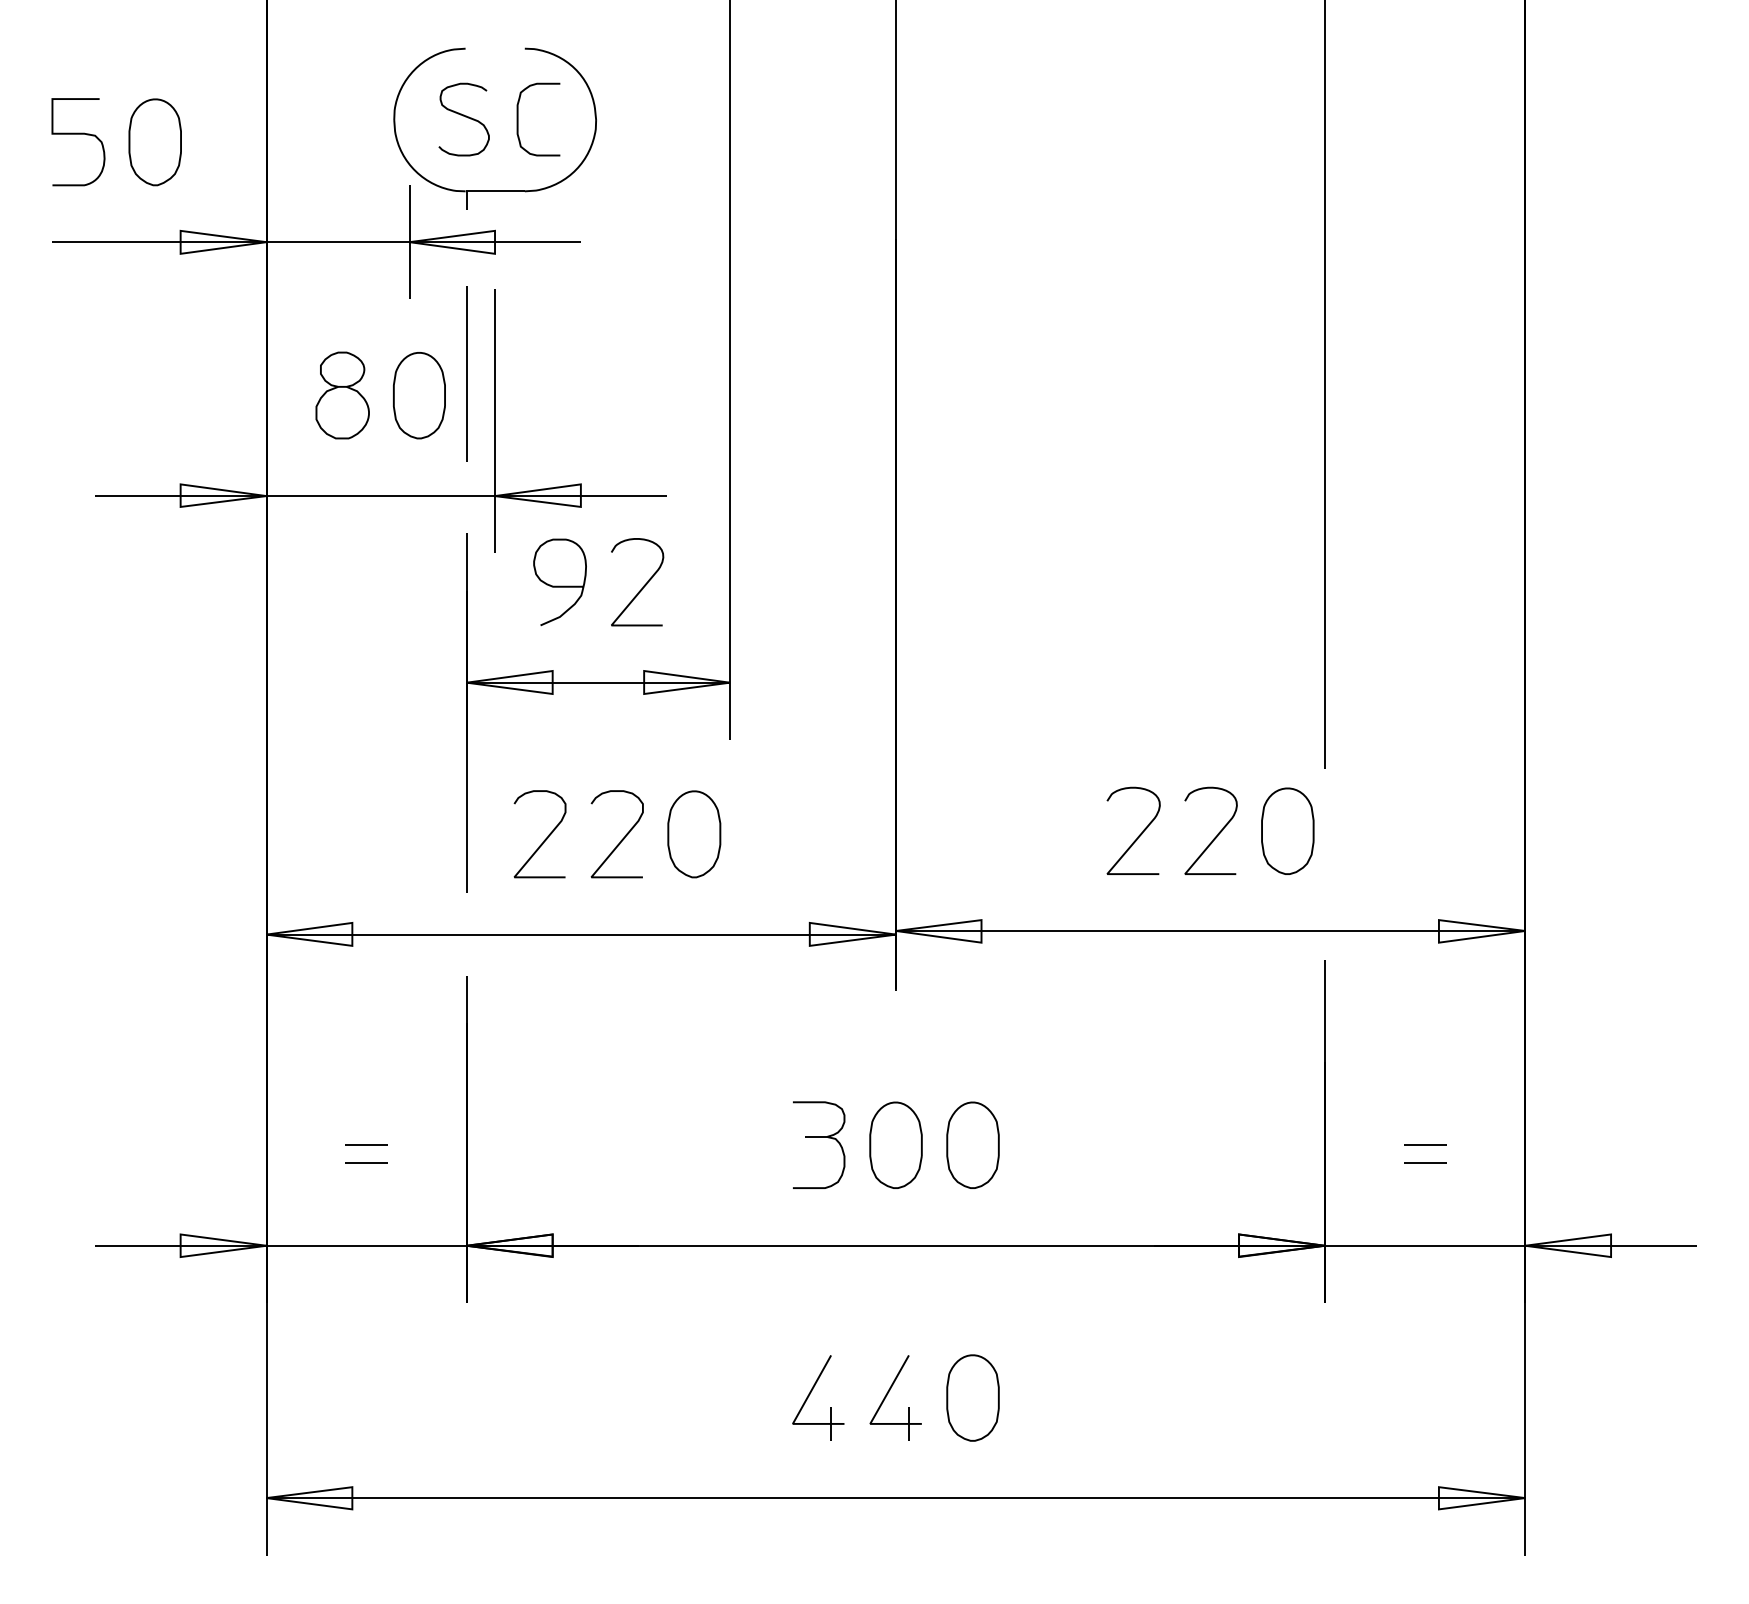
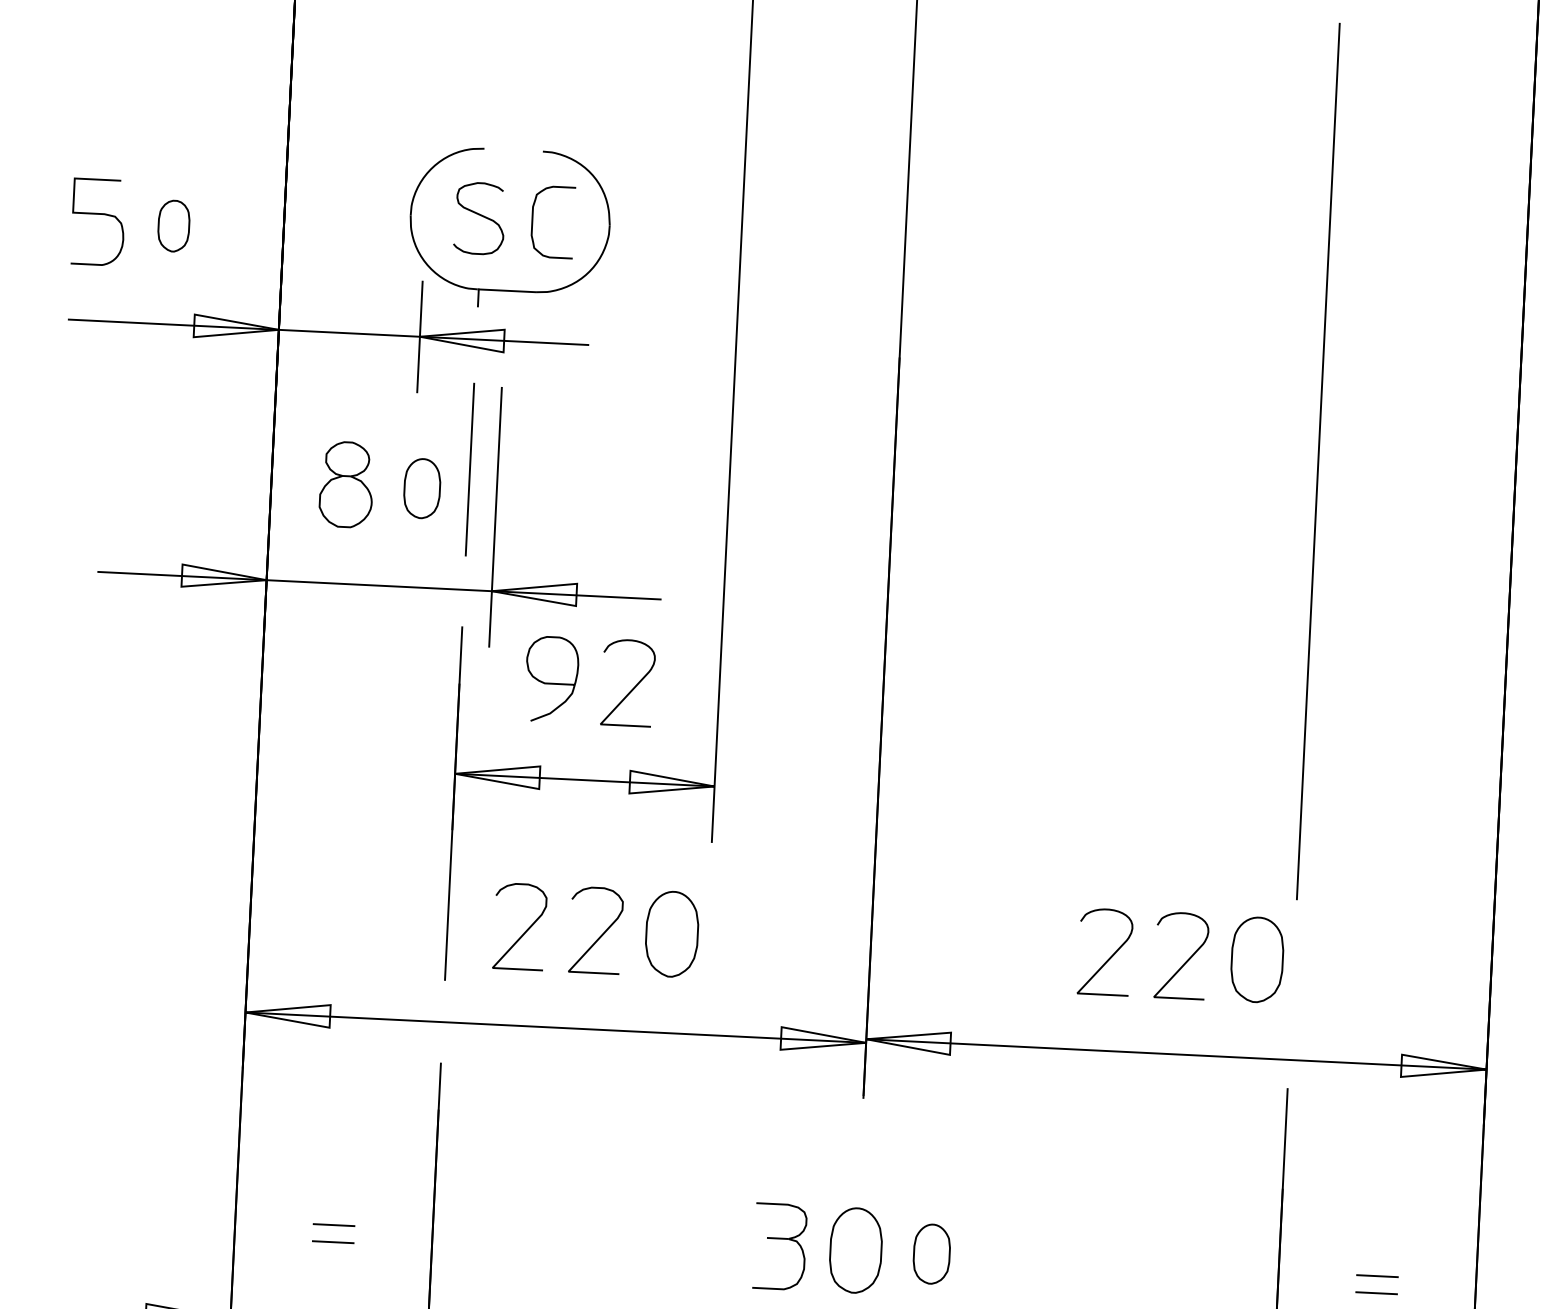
part: (154, 142) -> (173, 226), size x0.6
part: (419, 395) -> (422, 488), size x0.7
part: (972, 1144) -> (931, 1253), size x0.7

